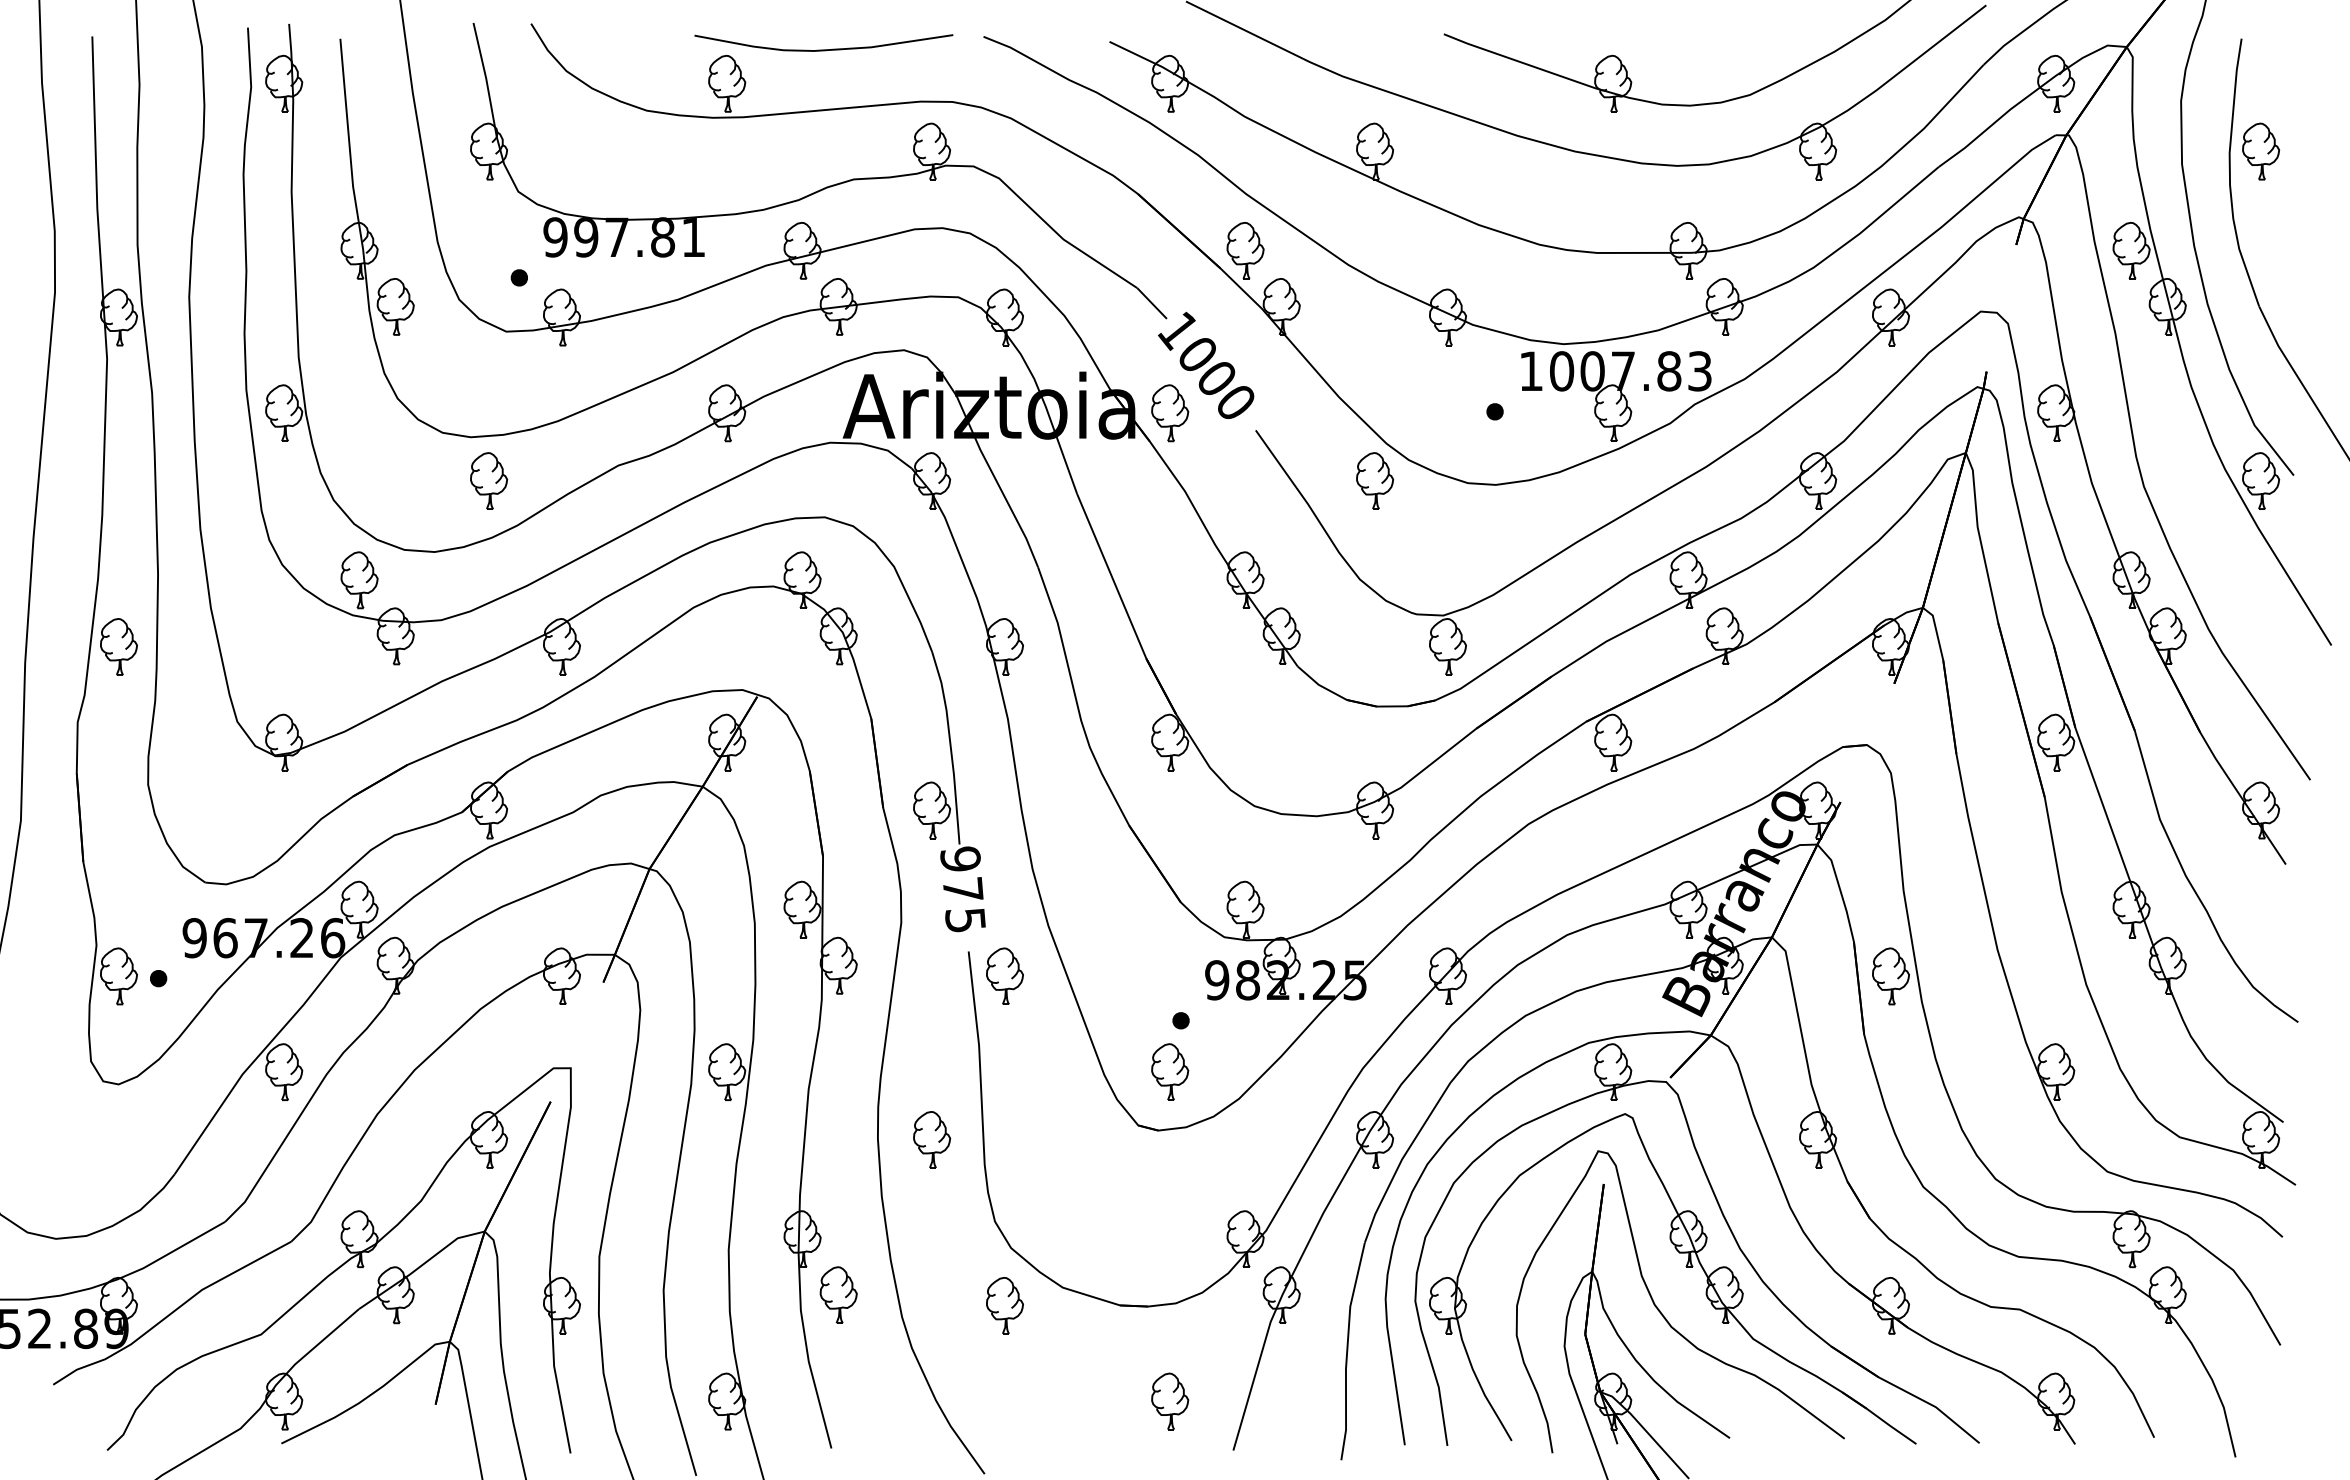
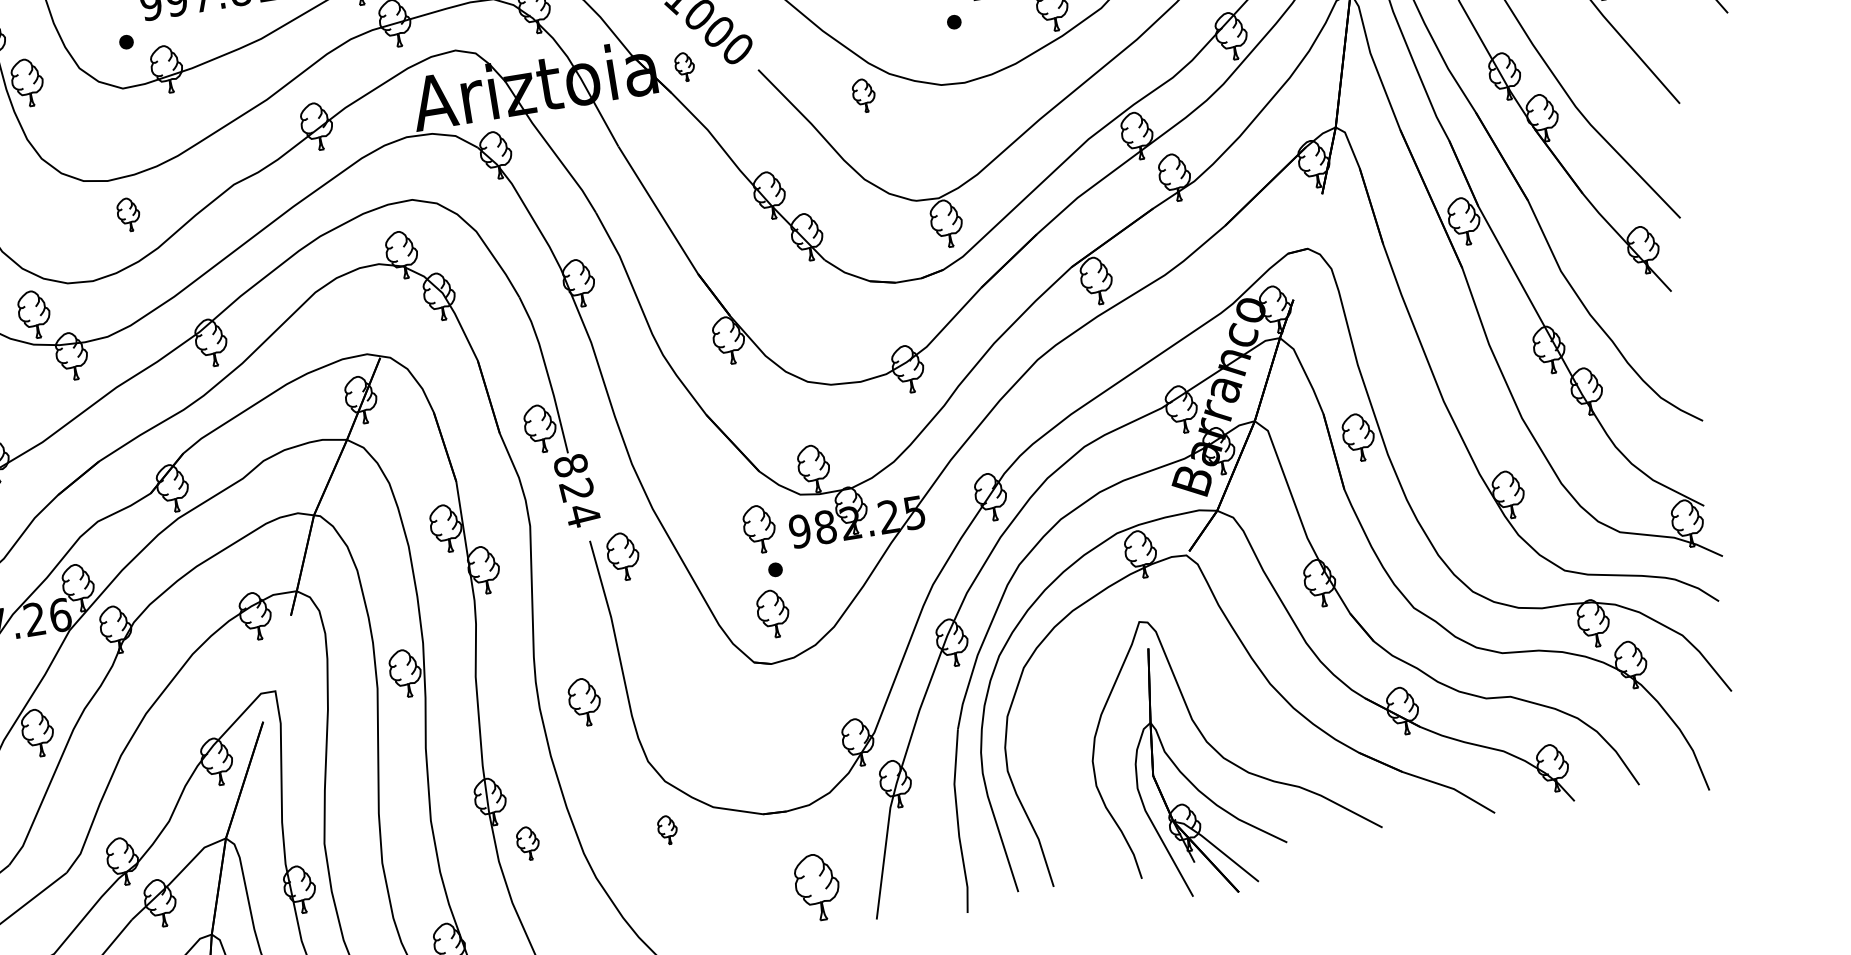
part: (1170, 413) -> (685, 67), size x0.6
part: (489, 480) -> (128, 214), size x0.7
part: (1375, 480) -> (864, 95), size x0.7
text: (962, 889) -> (576, 490), 975 -> 824
part: (1170, 969) -> (759, 528), added
part: (1685, 1266) -> (1227, 705), removed
part: (838, 1294) -> (528, 843), size x0.7
part: (1004, 1305) -> (667, 829), size x0.6
part: (1170, 1401) -> (817, 887), size x1.4

